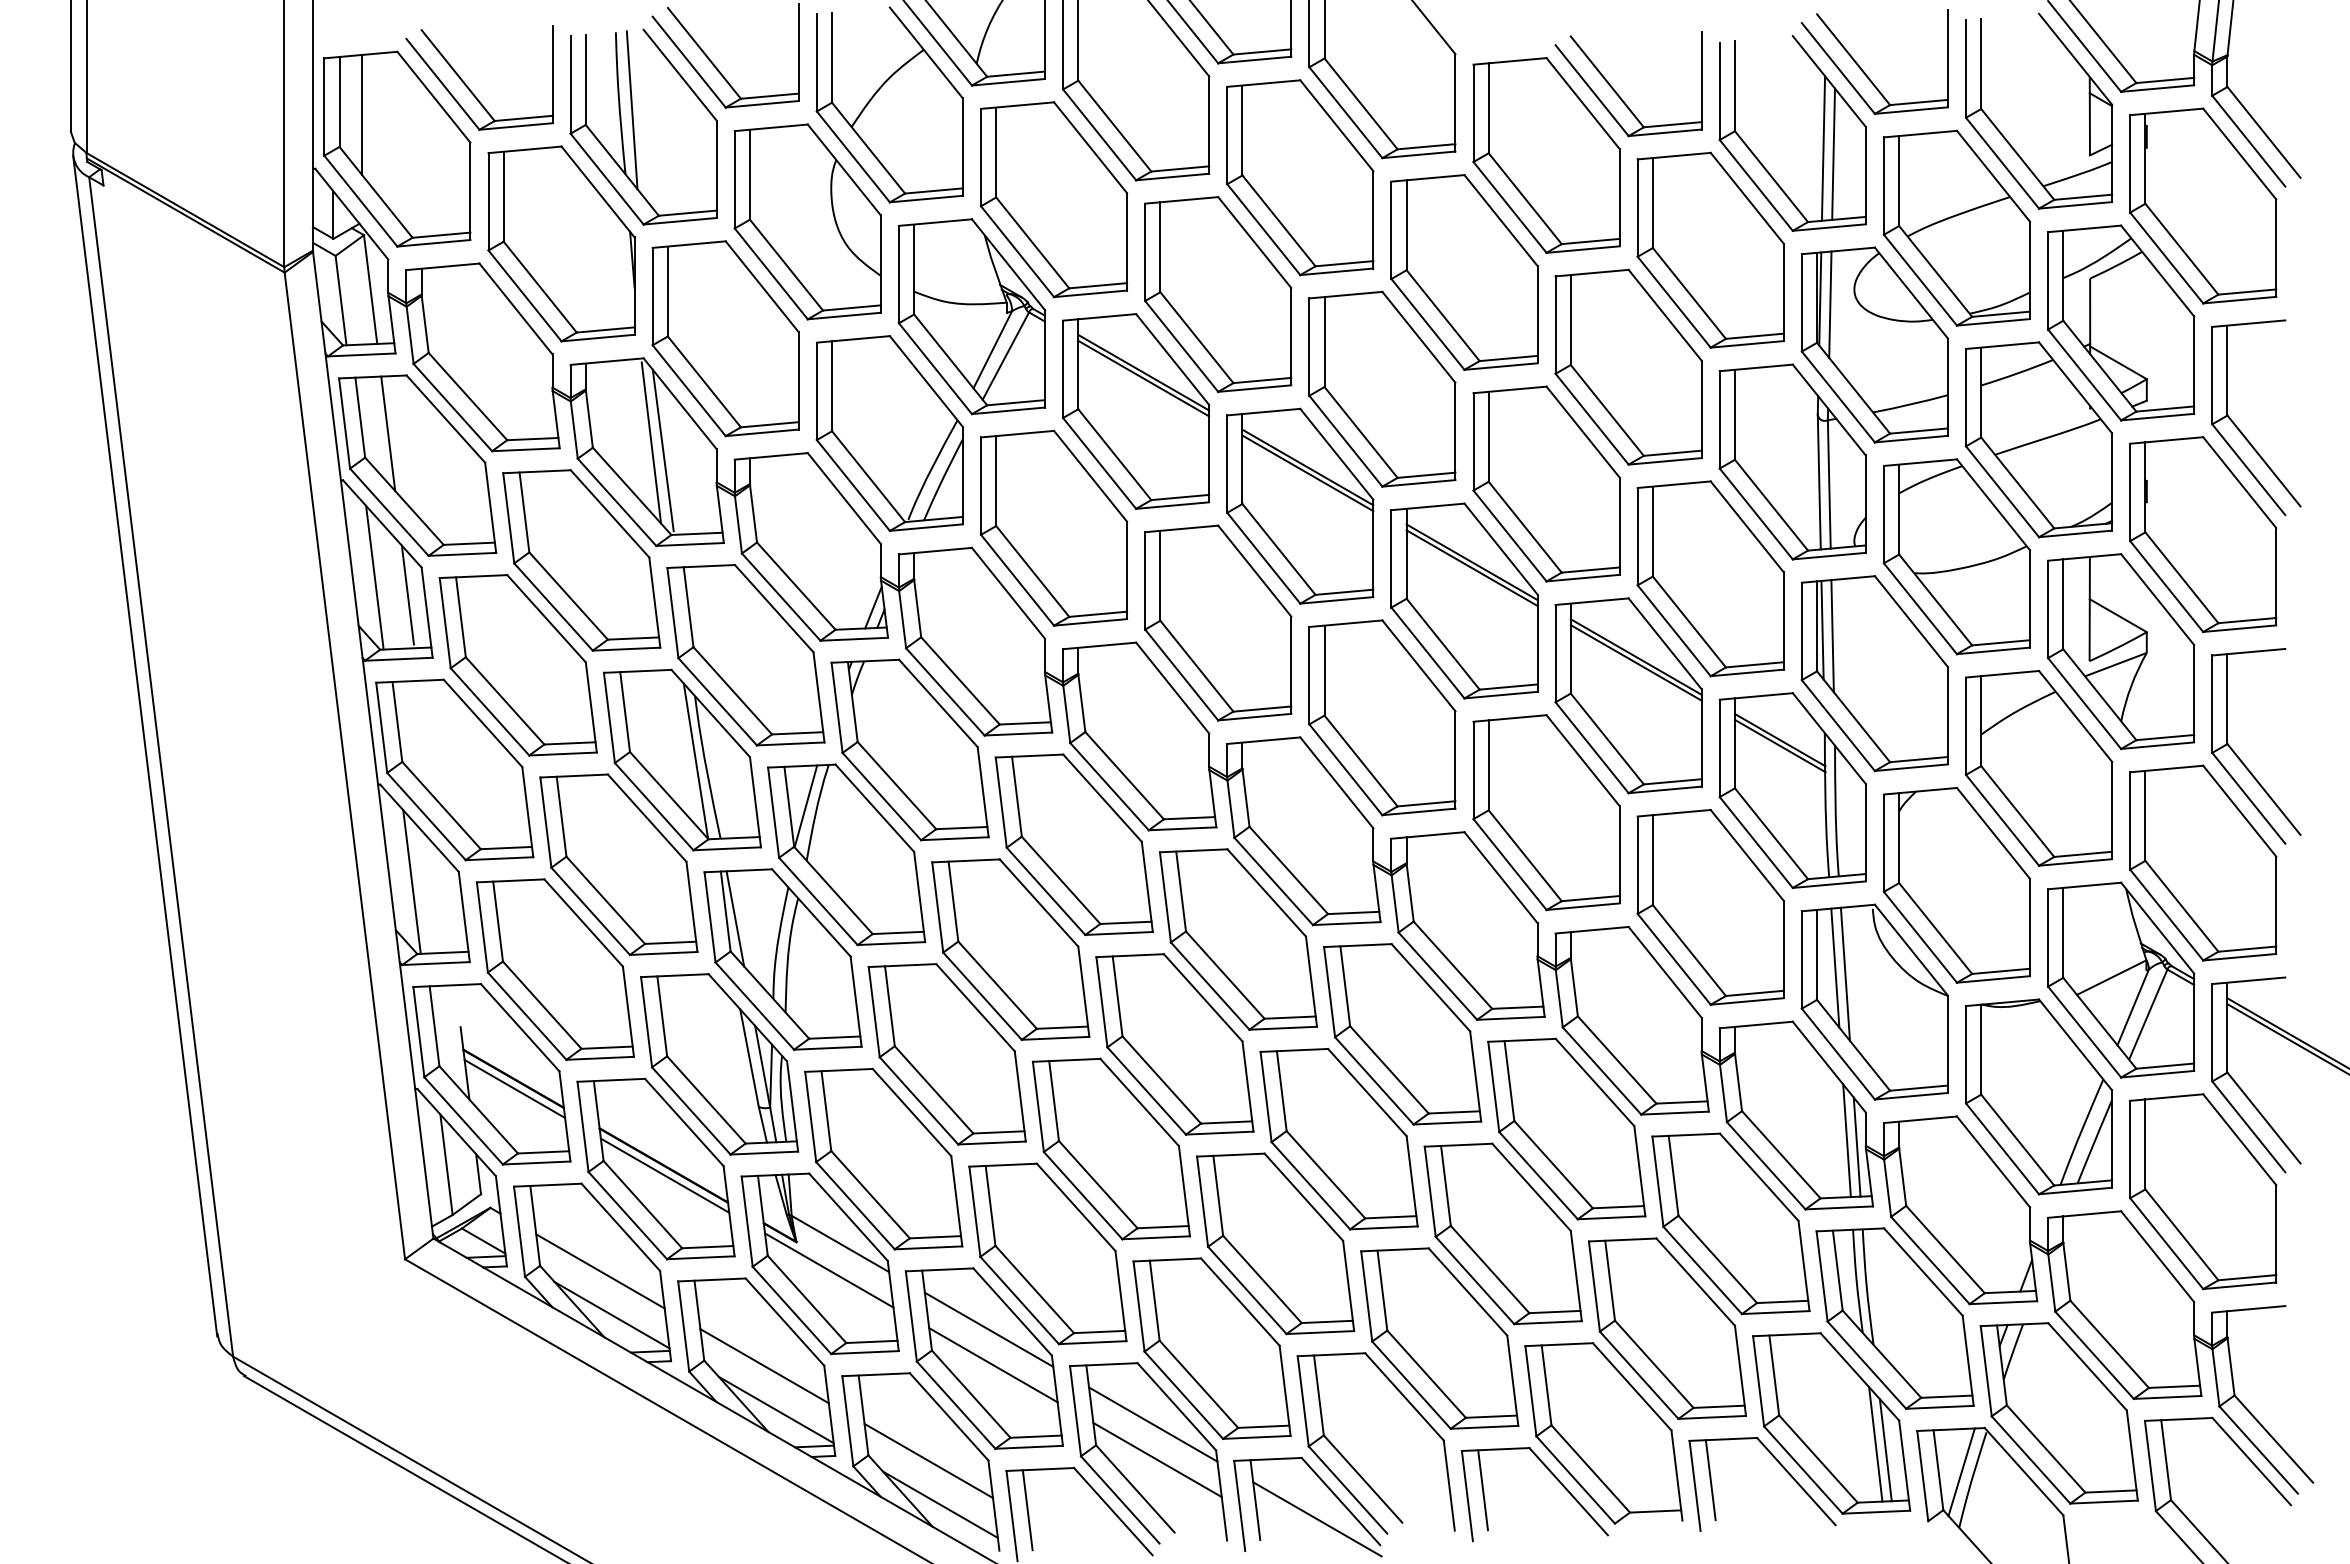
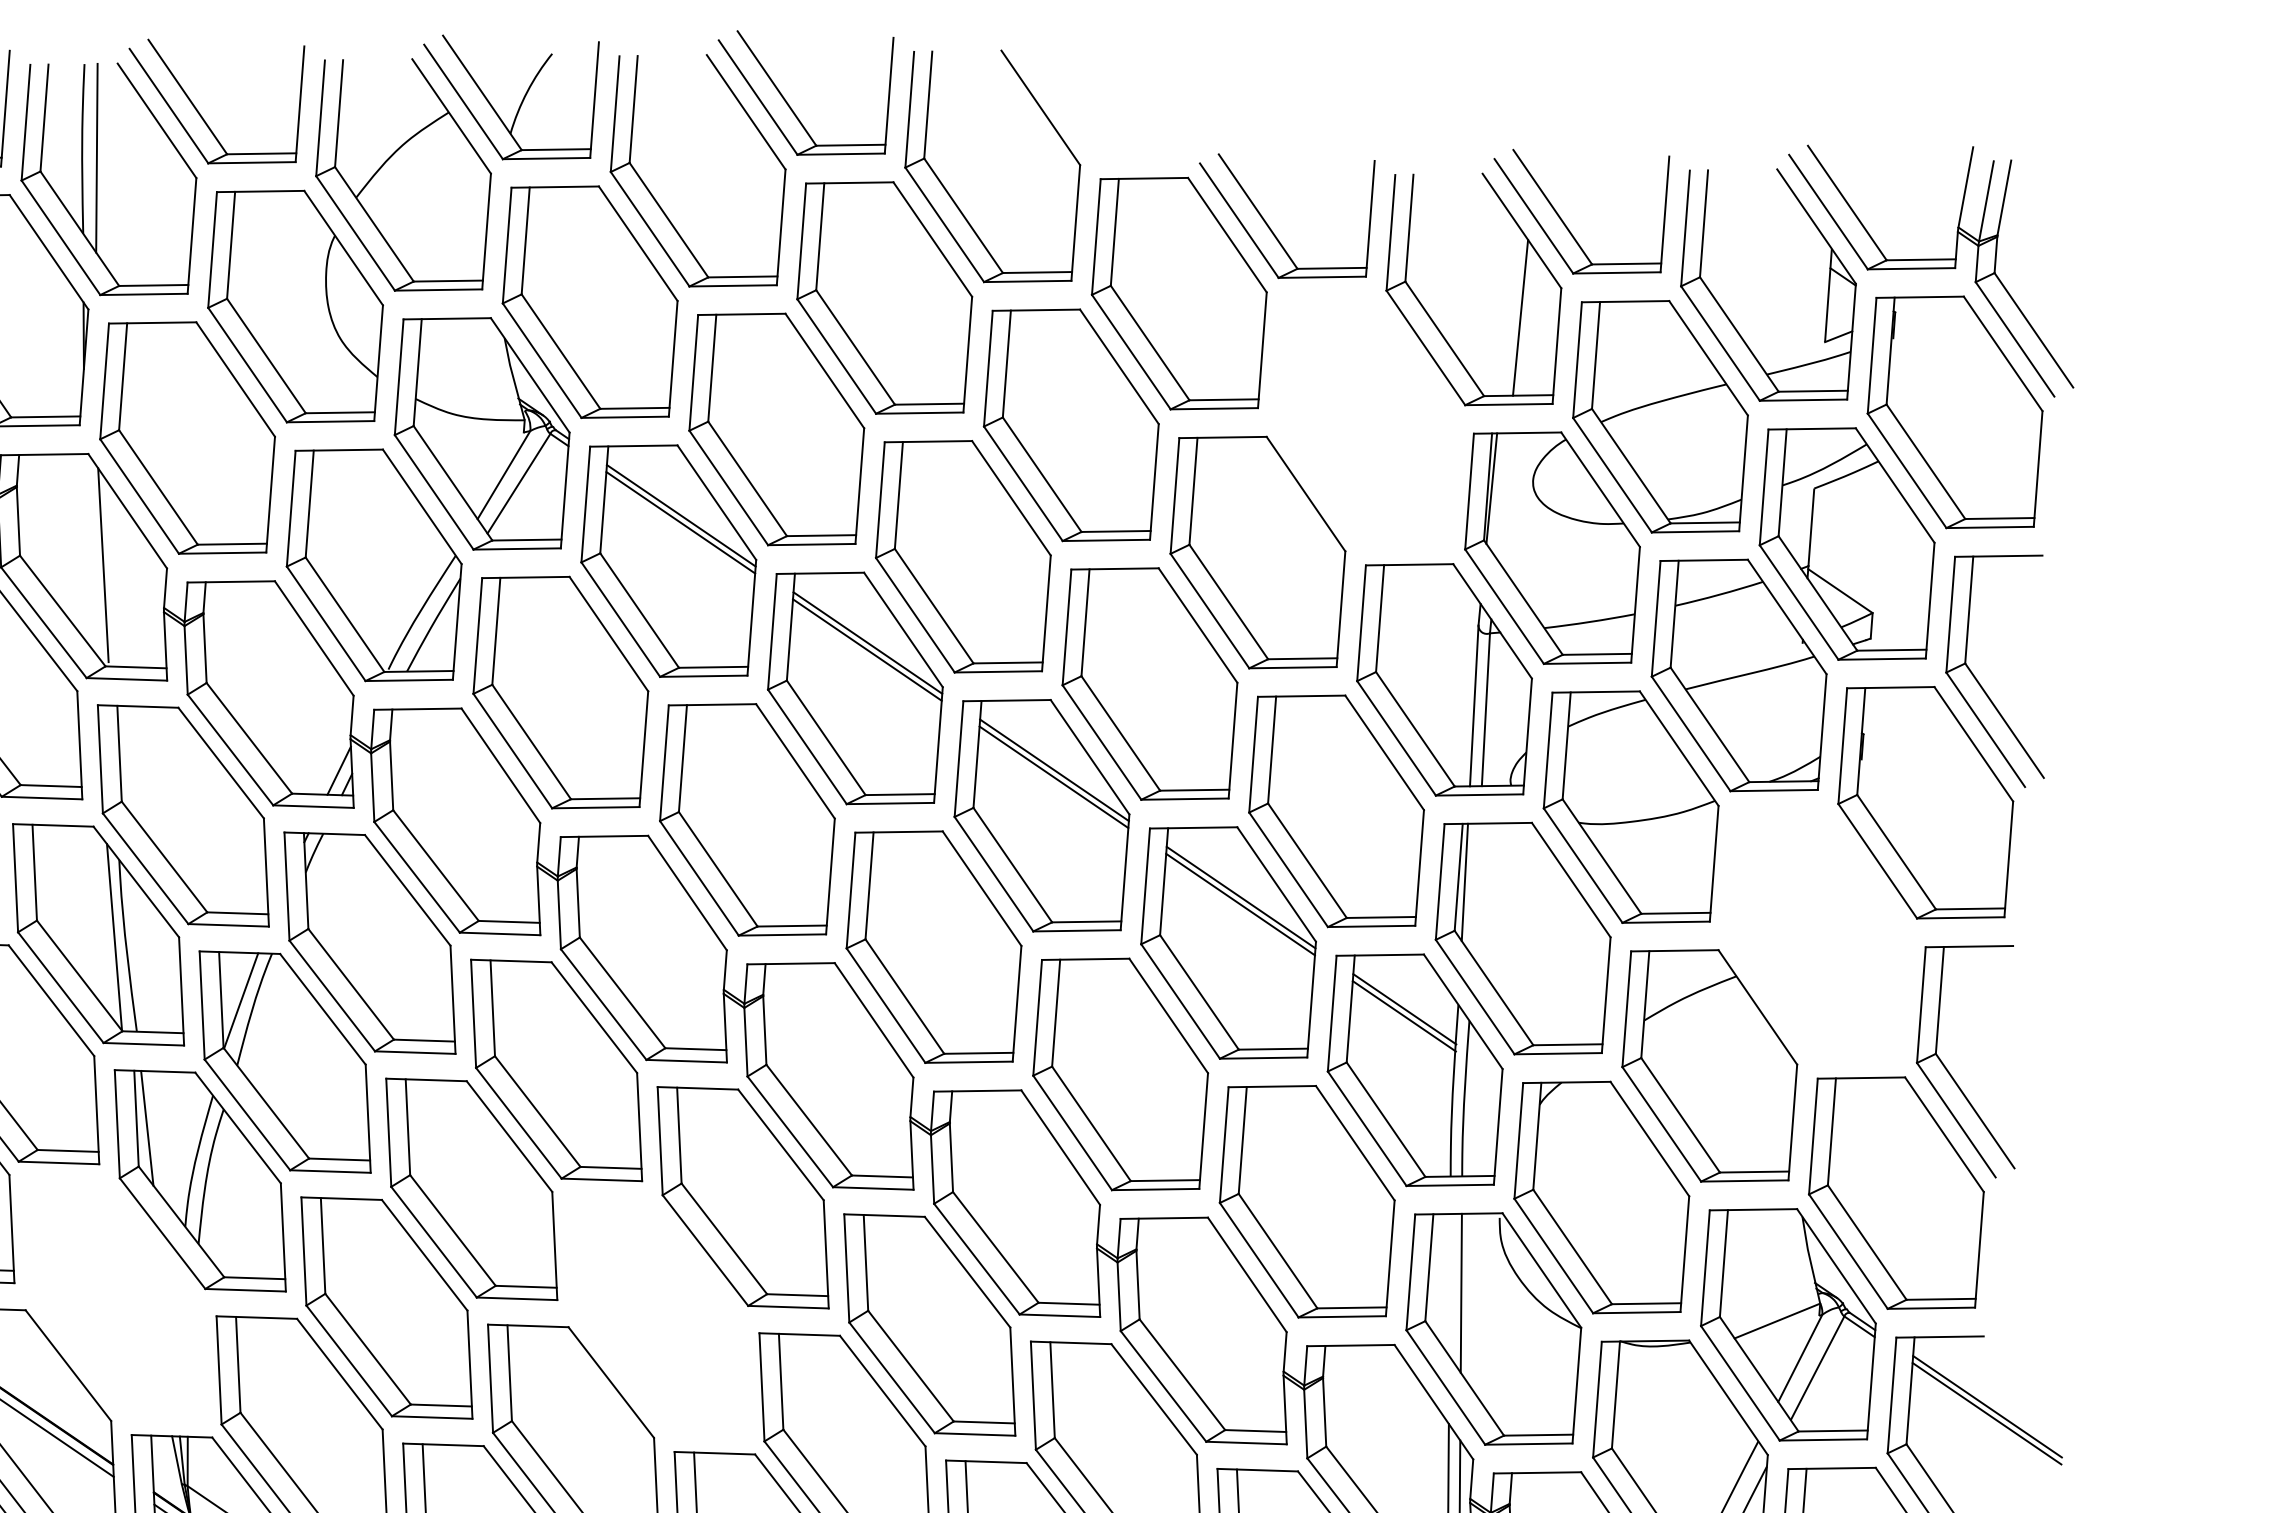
line: (1823, 148) -> (1509, 310), removed
part: (1710, 249) -> (1365, 419), removed
line: (1830, 304) -> (1503, 496), removed
line: (651, 442) -> (90, 554), removed
line: (1832, 636) -> (1476, 890), removed
part: (2121, 651) -> (1818, 934), removed
line: (1835, 967) -> (1450, 1284), removed
part: (1174, 1044) -> (657, 1316), removed
part: (719, 1064) -> (115, 1299), removed

